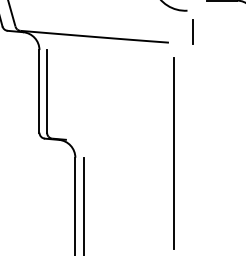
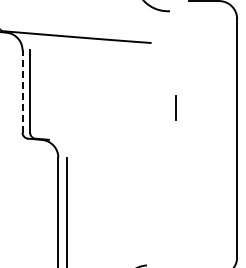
line: (192, 31) -> (175, 107), moved
line: (39, 91) -> (22, 91), solid -> dashed
line: (173, 153) -> (156, 153), removed

